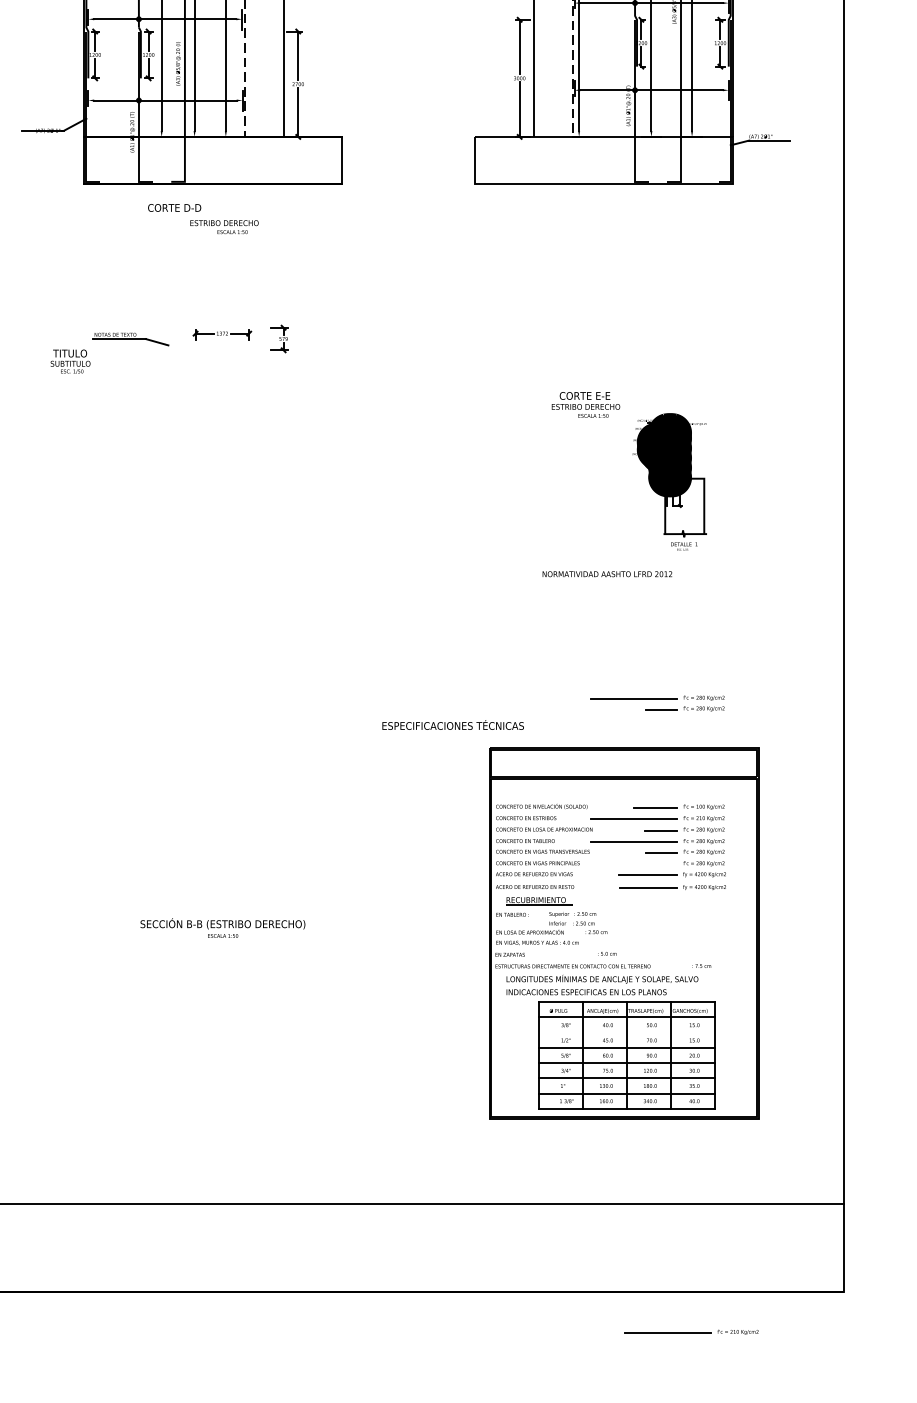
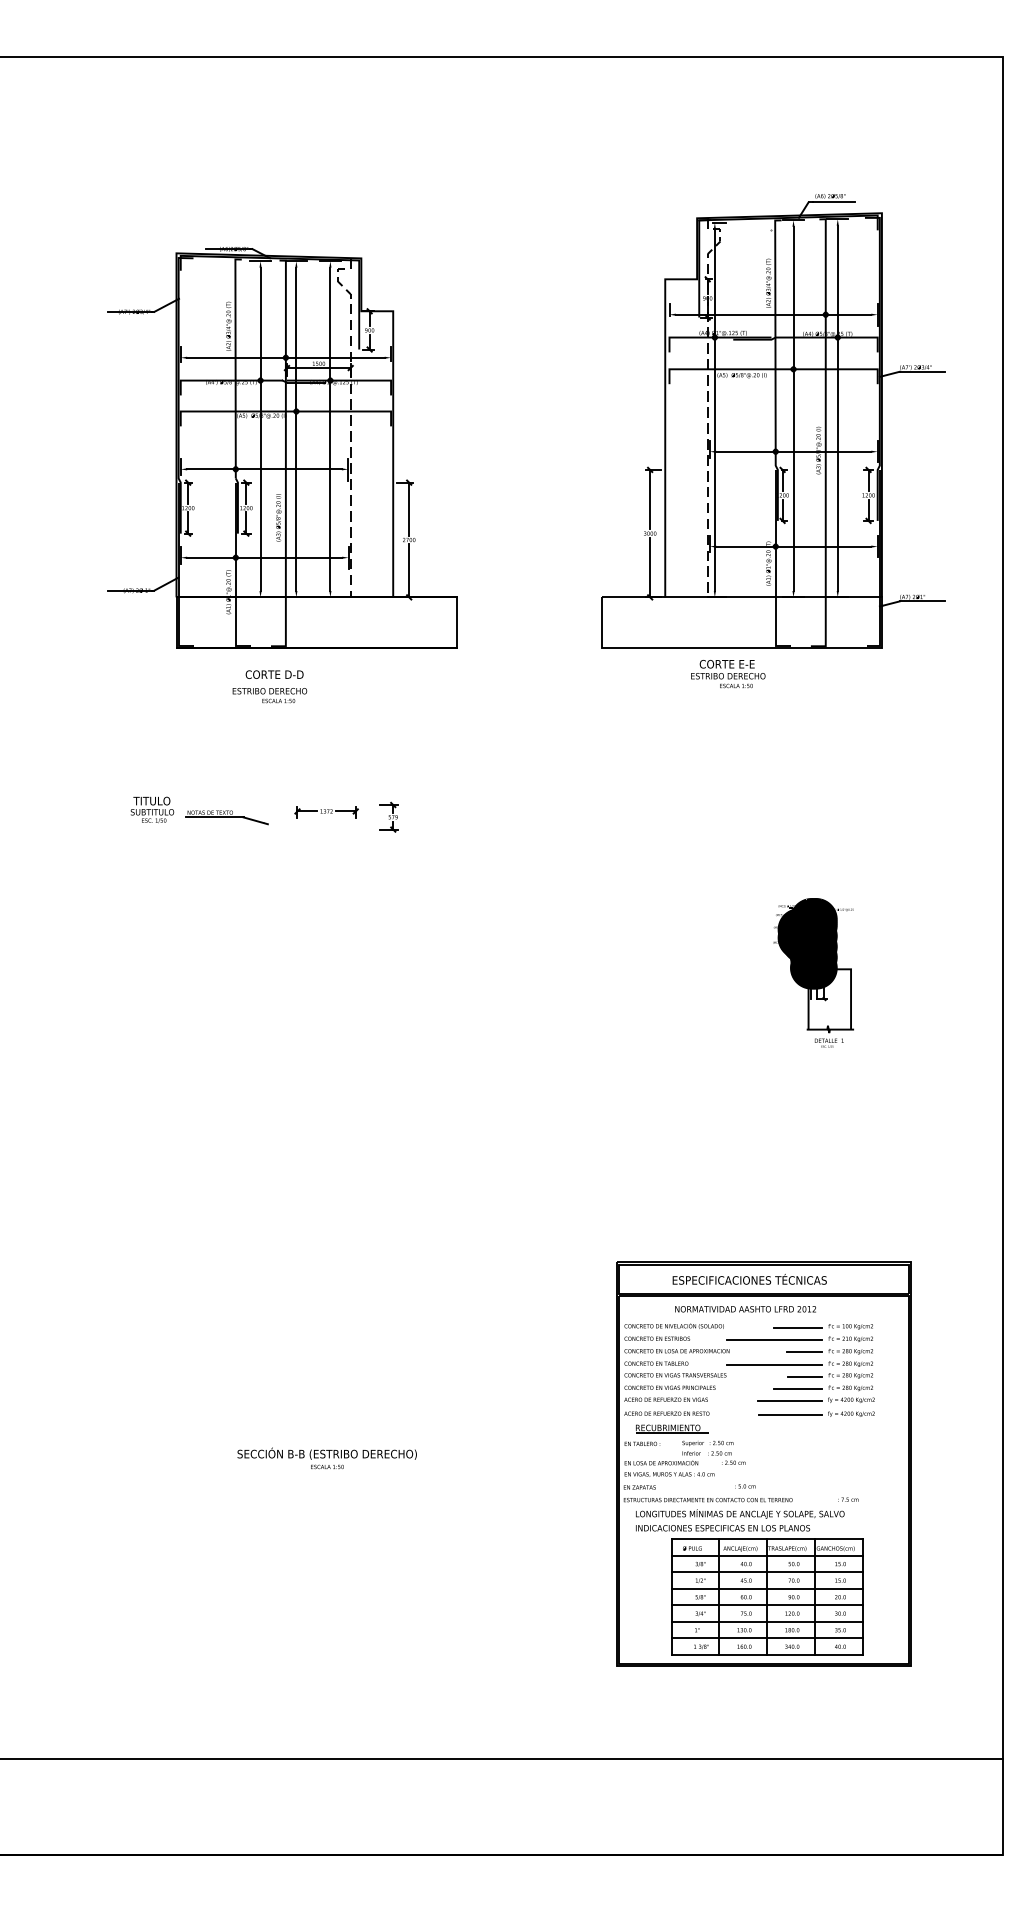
text: (224, 227) -> (269, 695), moved
text: (70, 361) -> (152, 809), moved
text: (586, 405) -> (728, 674), moved
text: (607, 574) -> (745, 1309), moved
part: (656, 703) -> (799, 1213), removed
text: (452, 725) -> (749, 1279), moved
line: (655, 864) -> (797, 1389), added
line: (626, 1032) -> (766, 1572), added
part: (690, 1331) -> (836, 1897), removed

